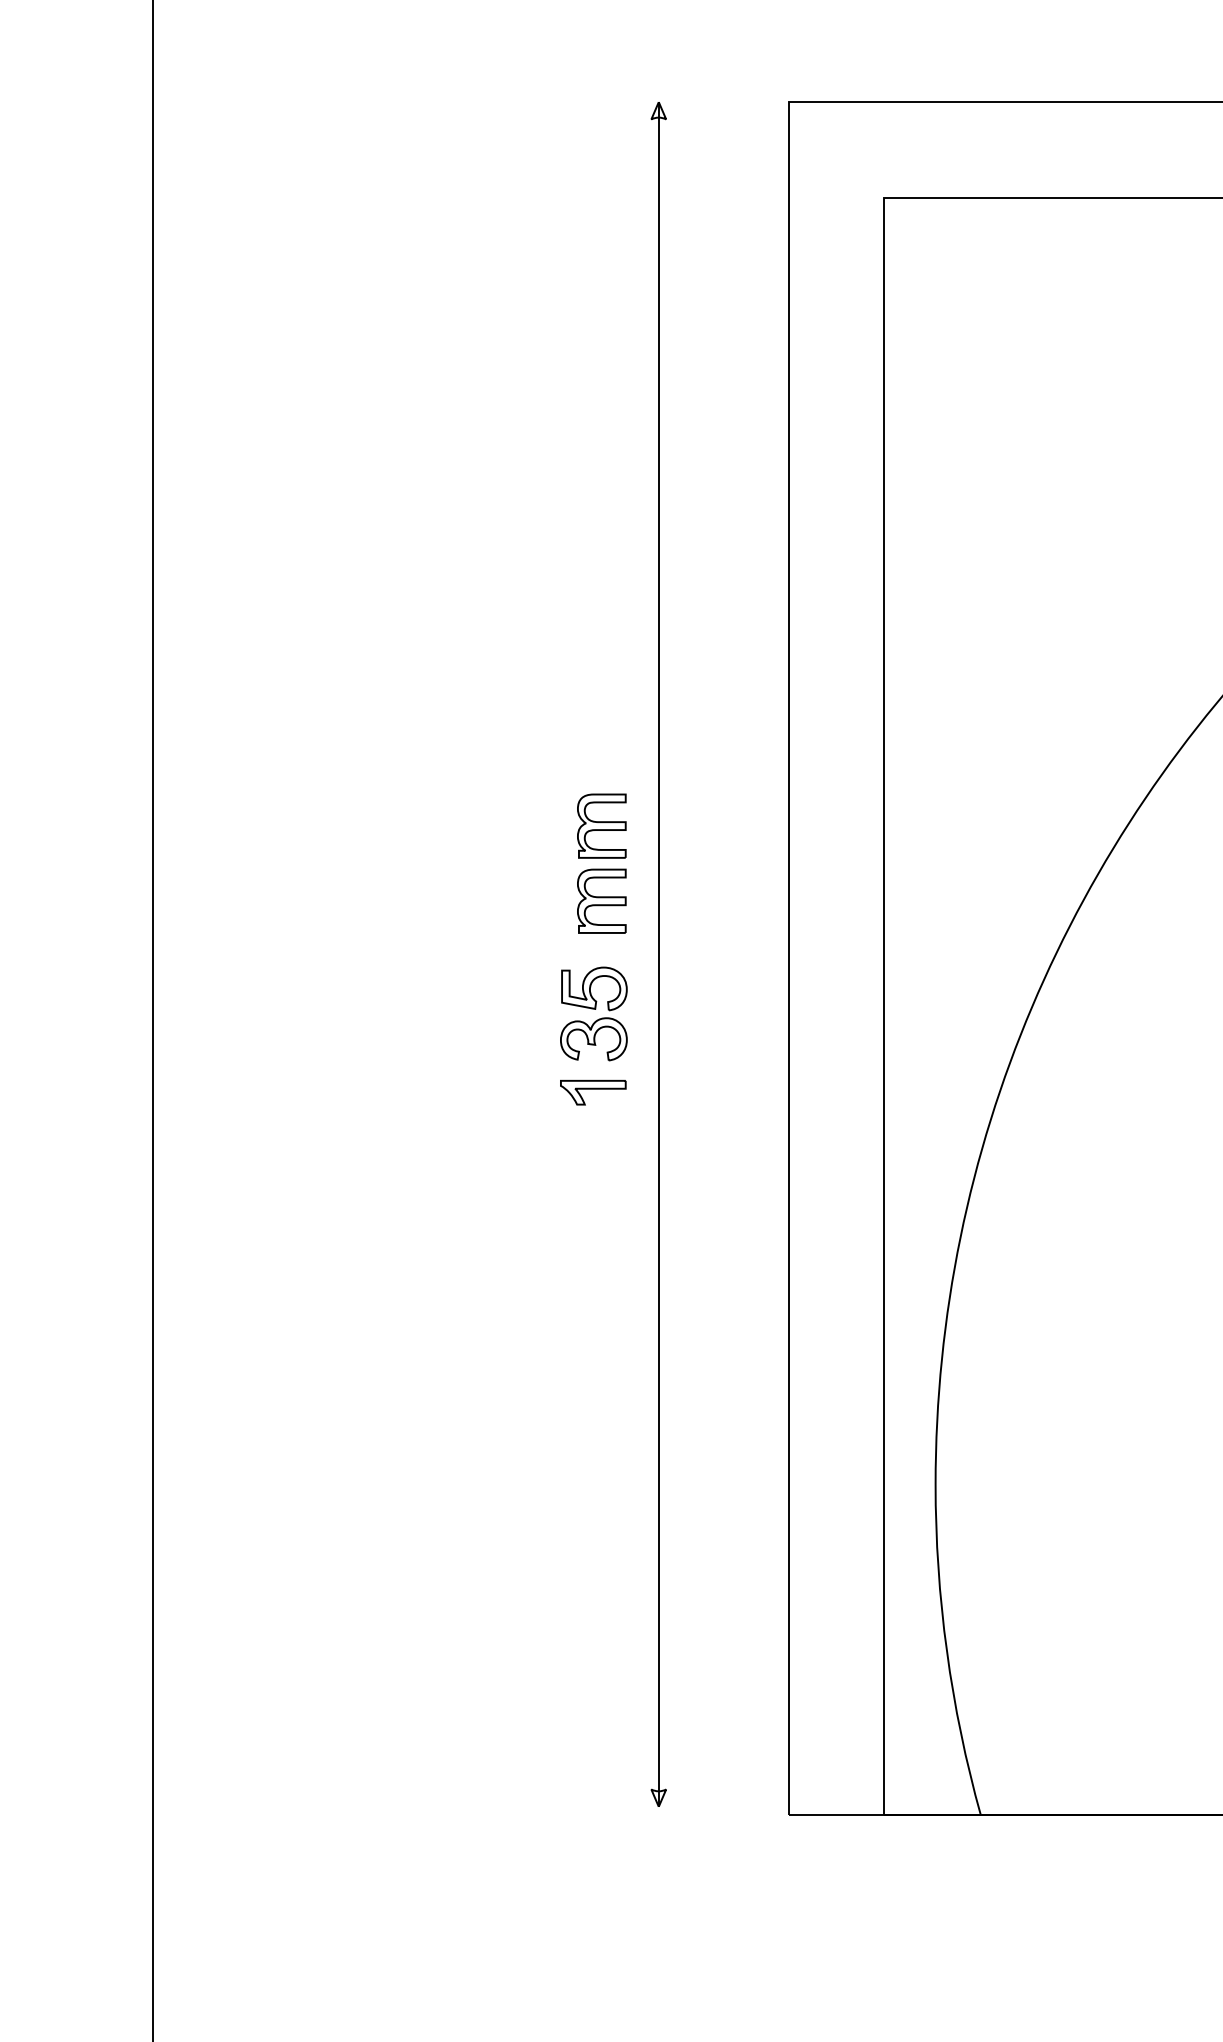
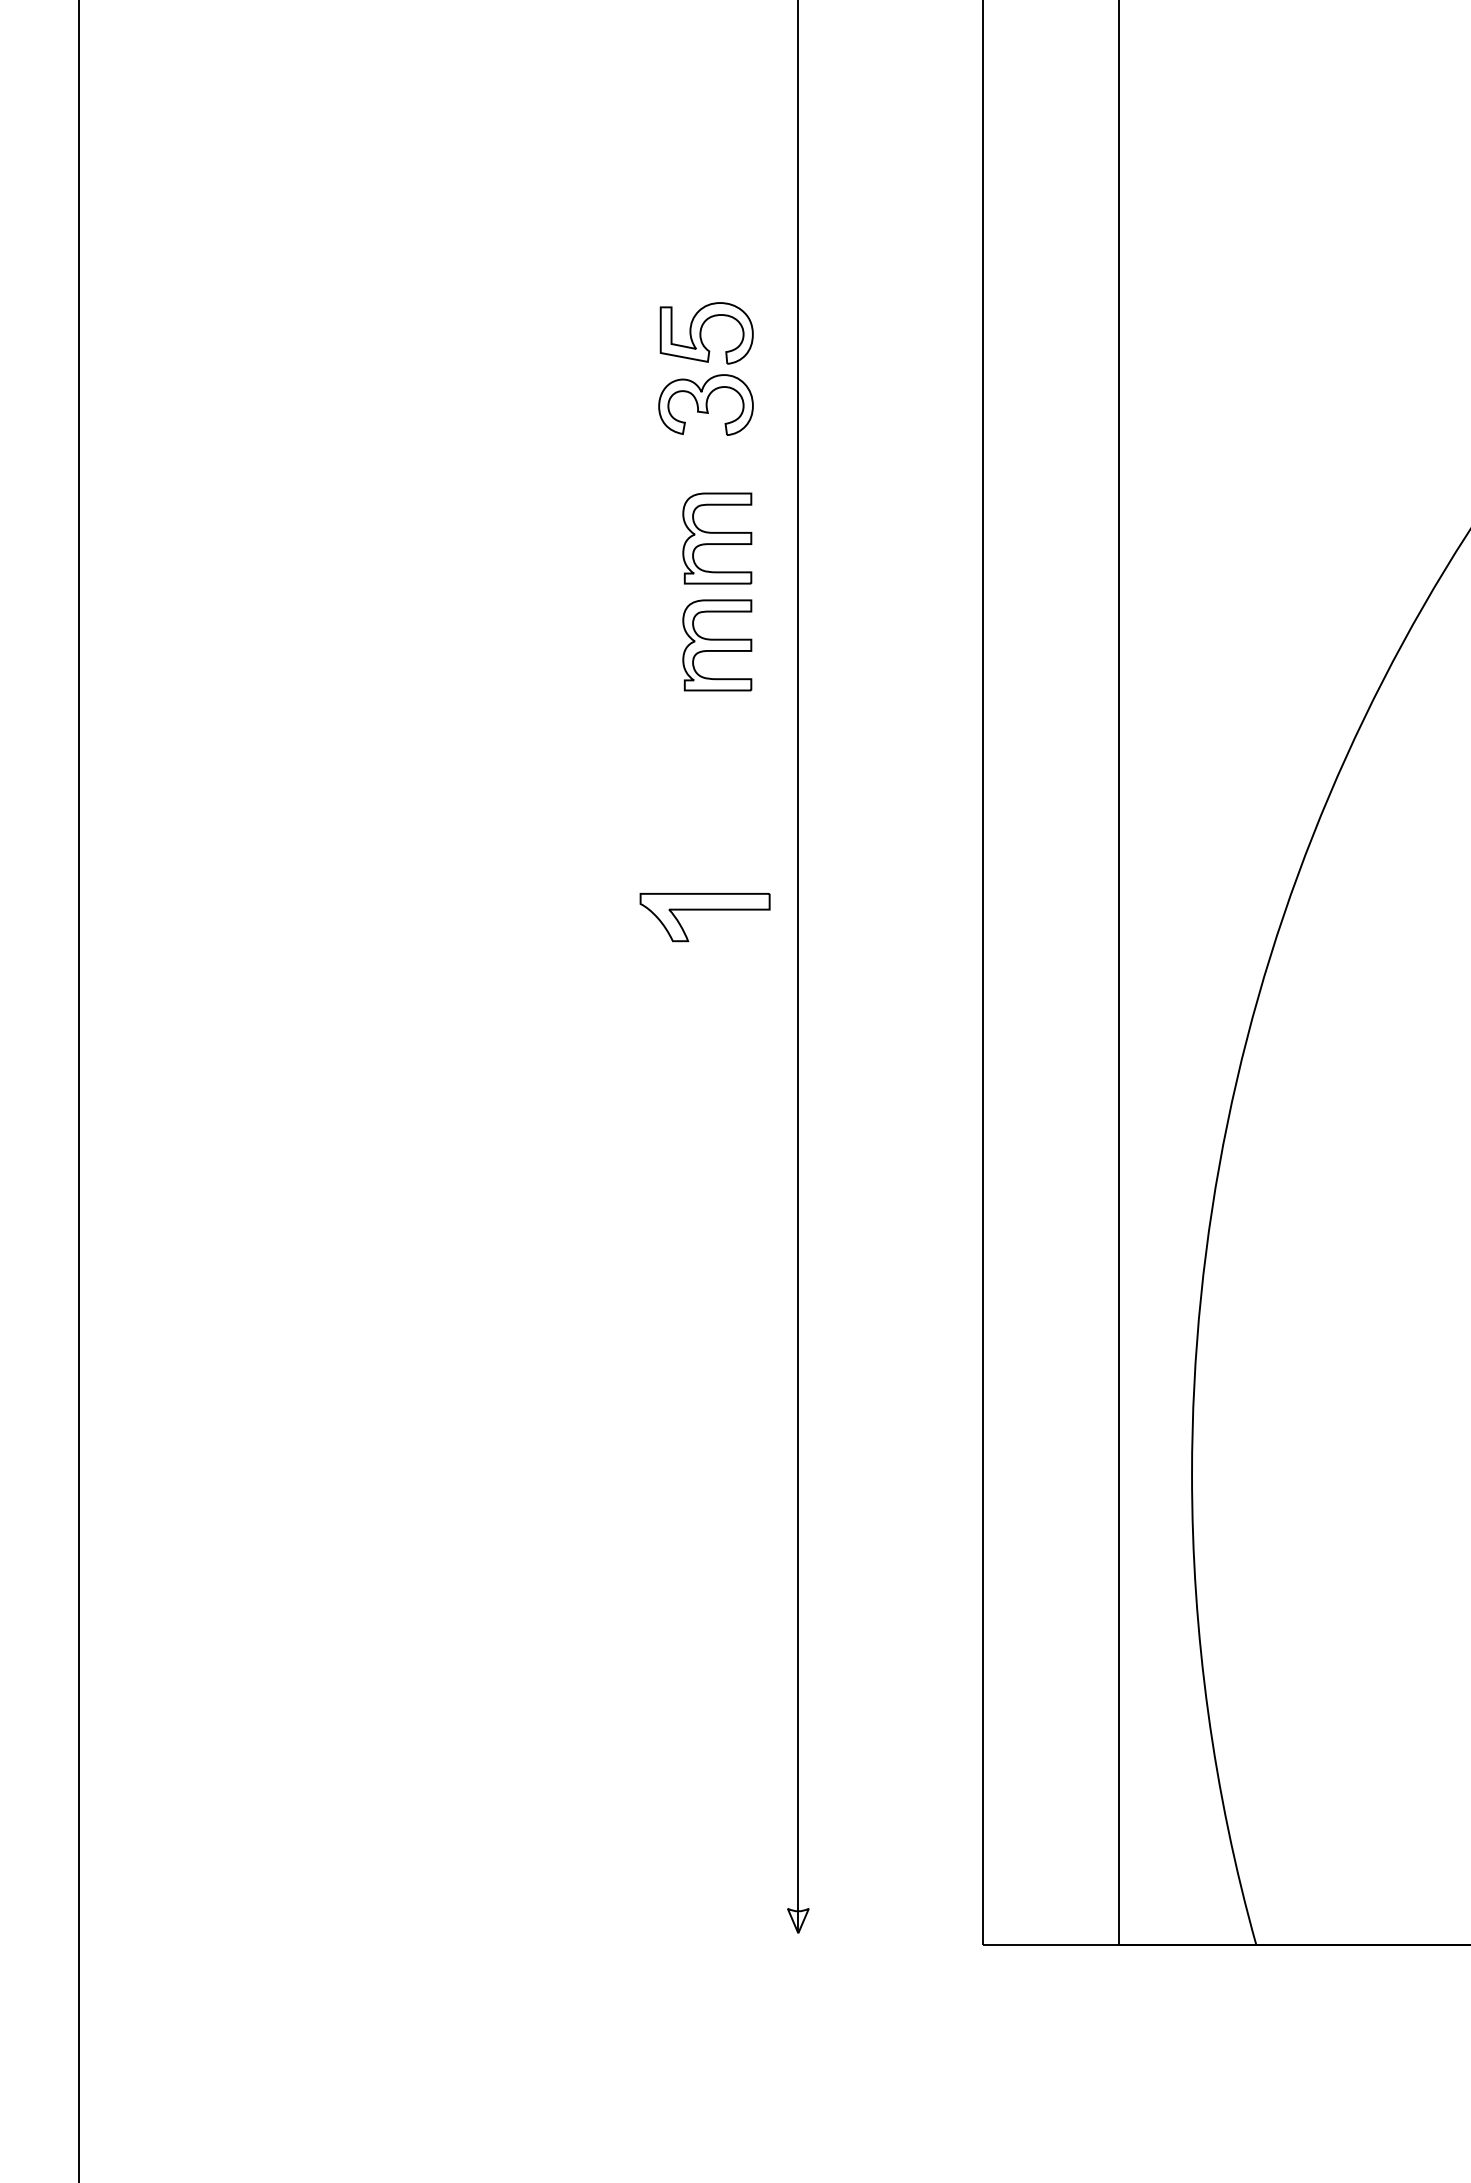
part: (593, 1013) -> (705, 368), moved
part: (593, 1092) -> (705, 917), size x1.4

